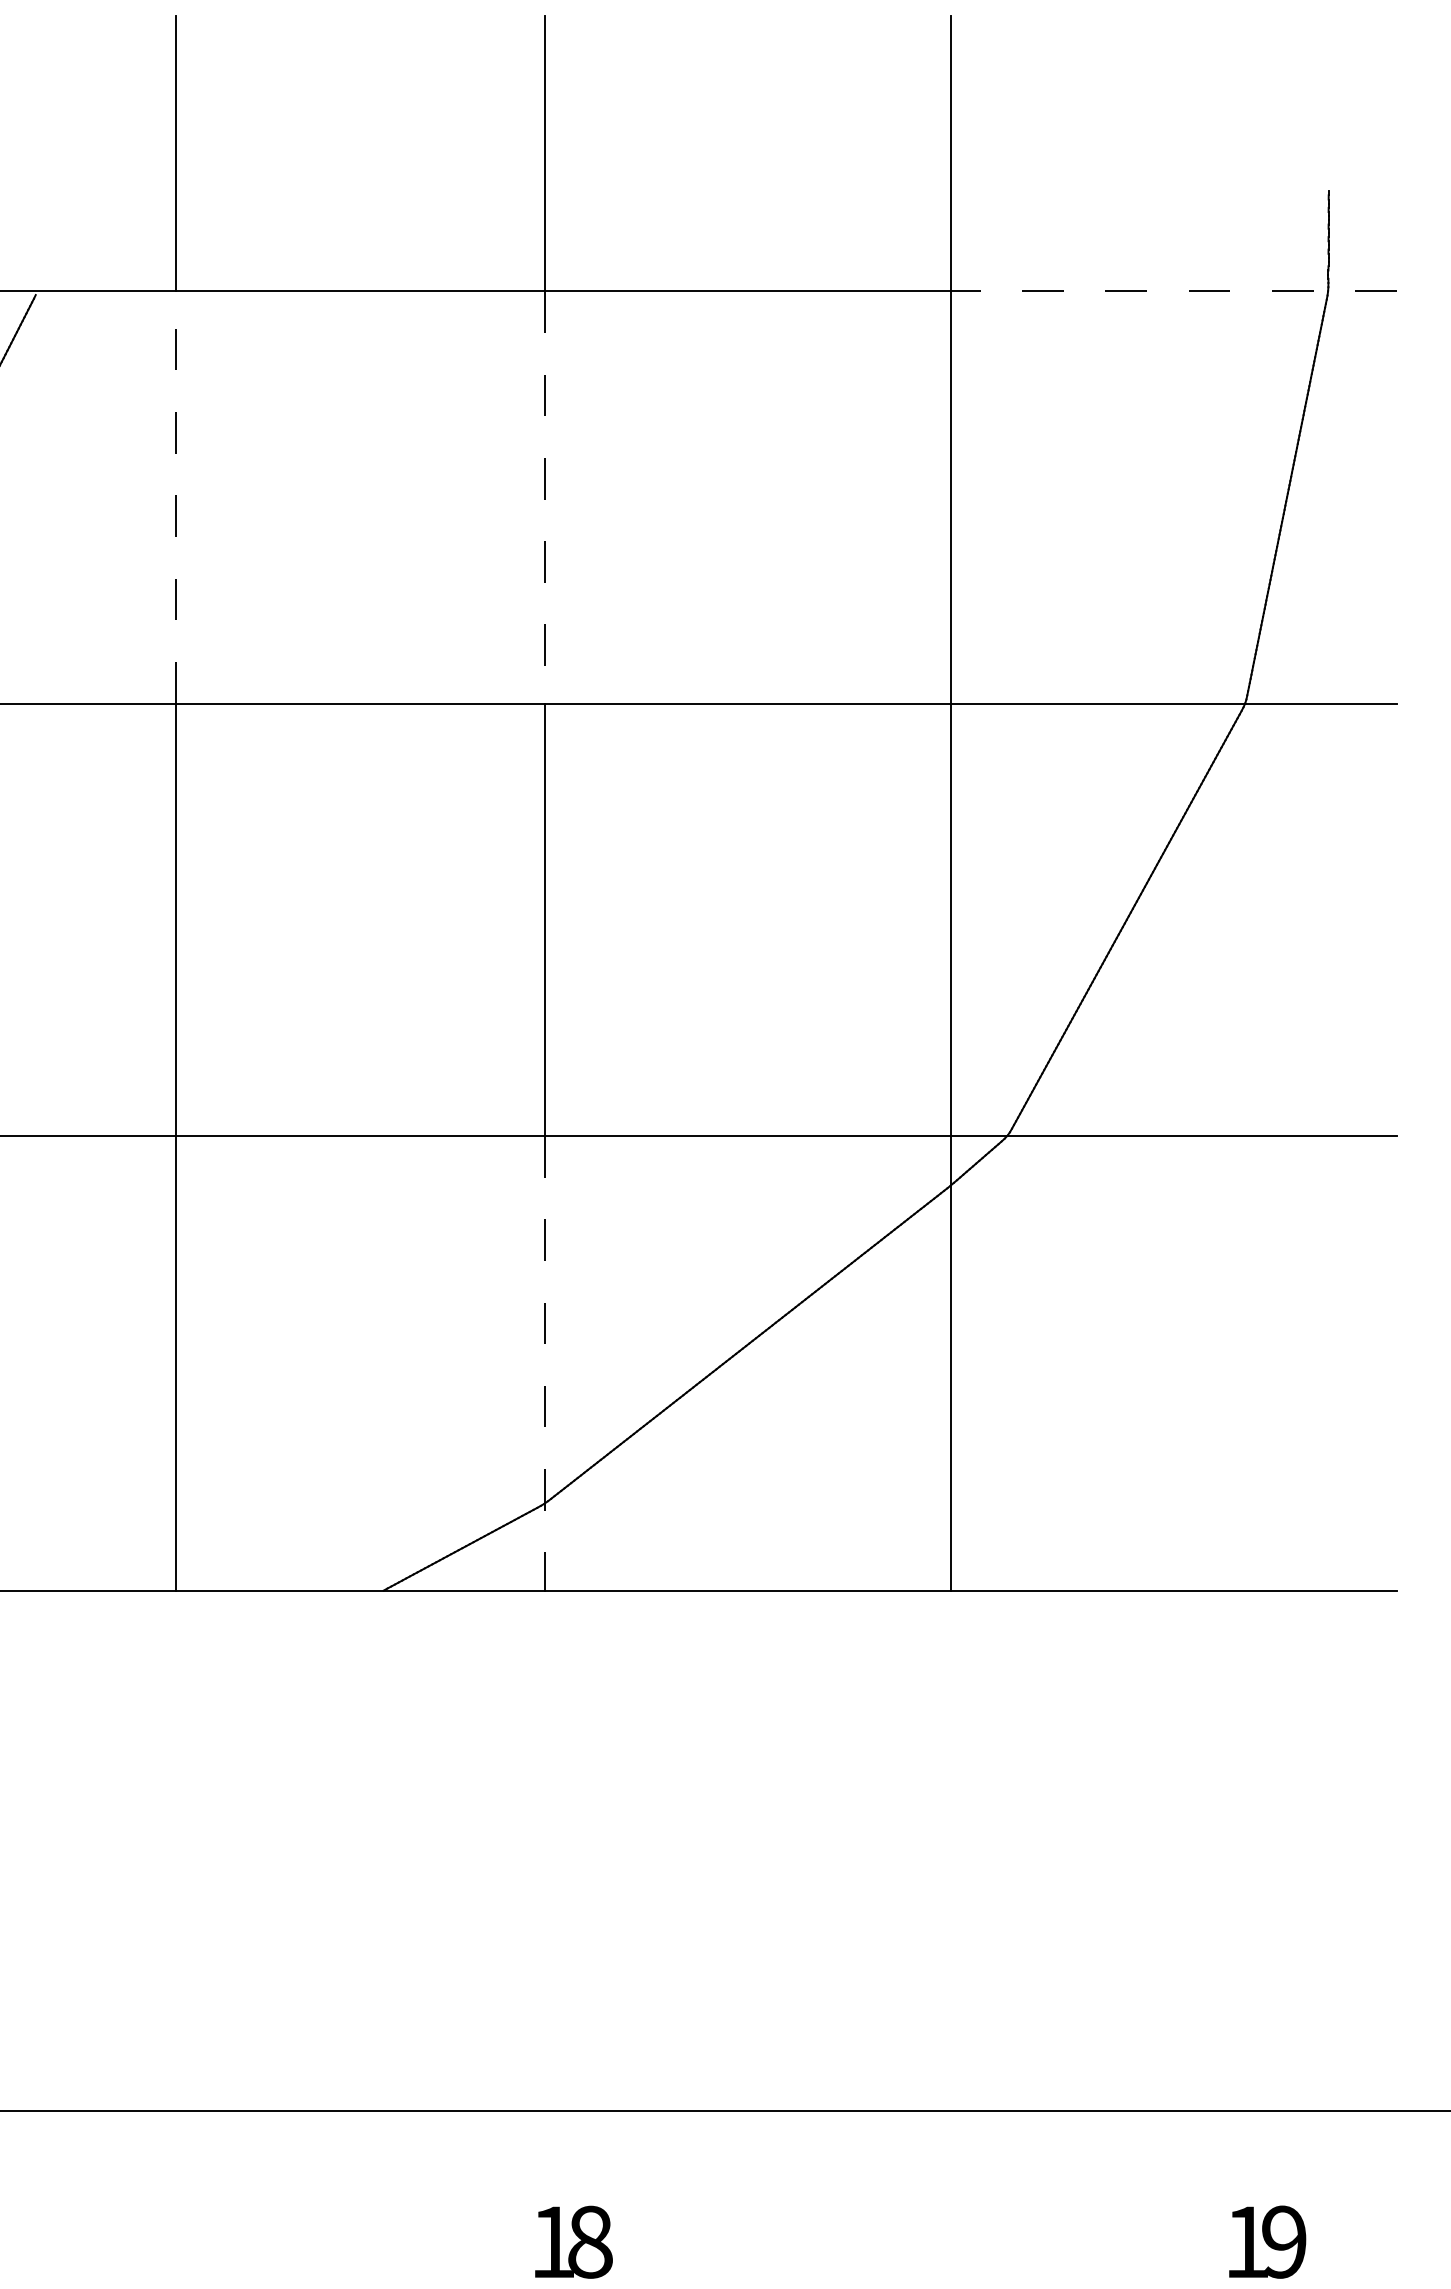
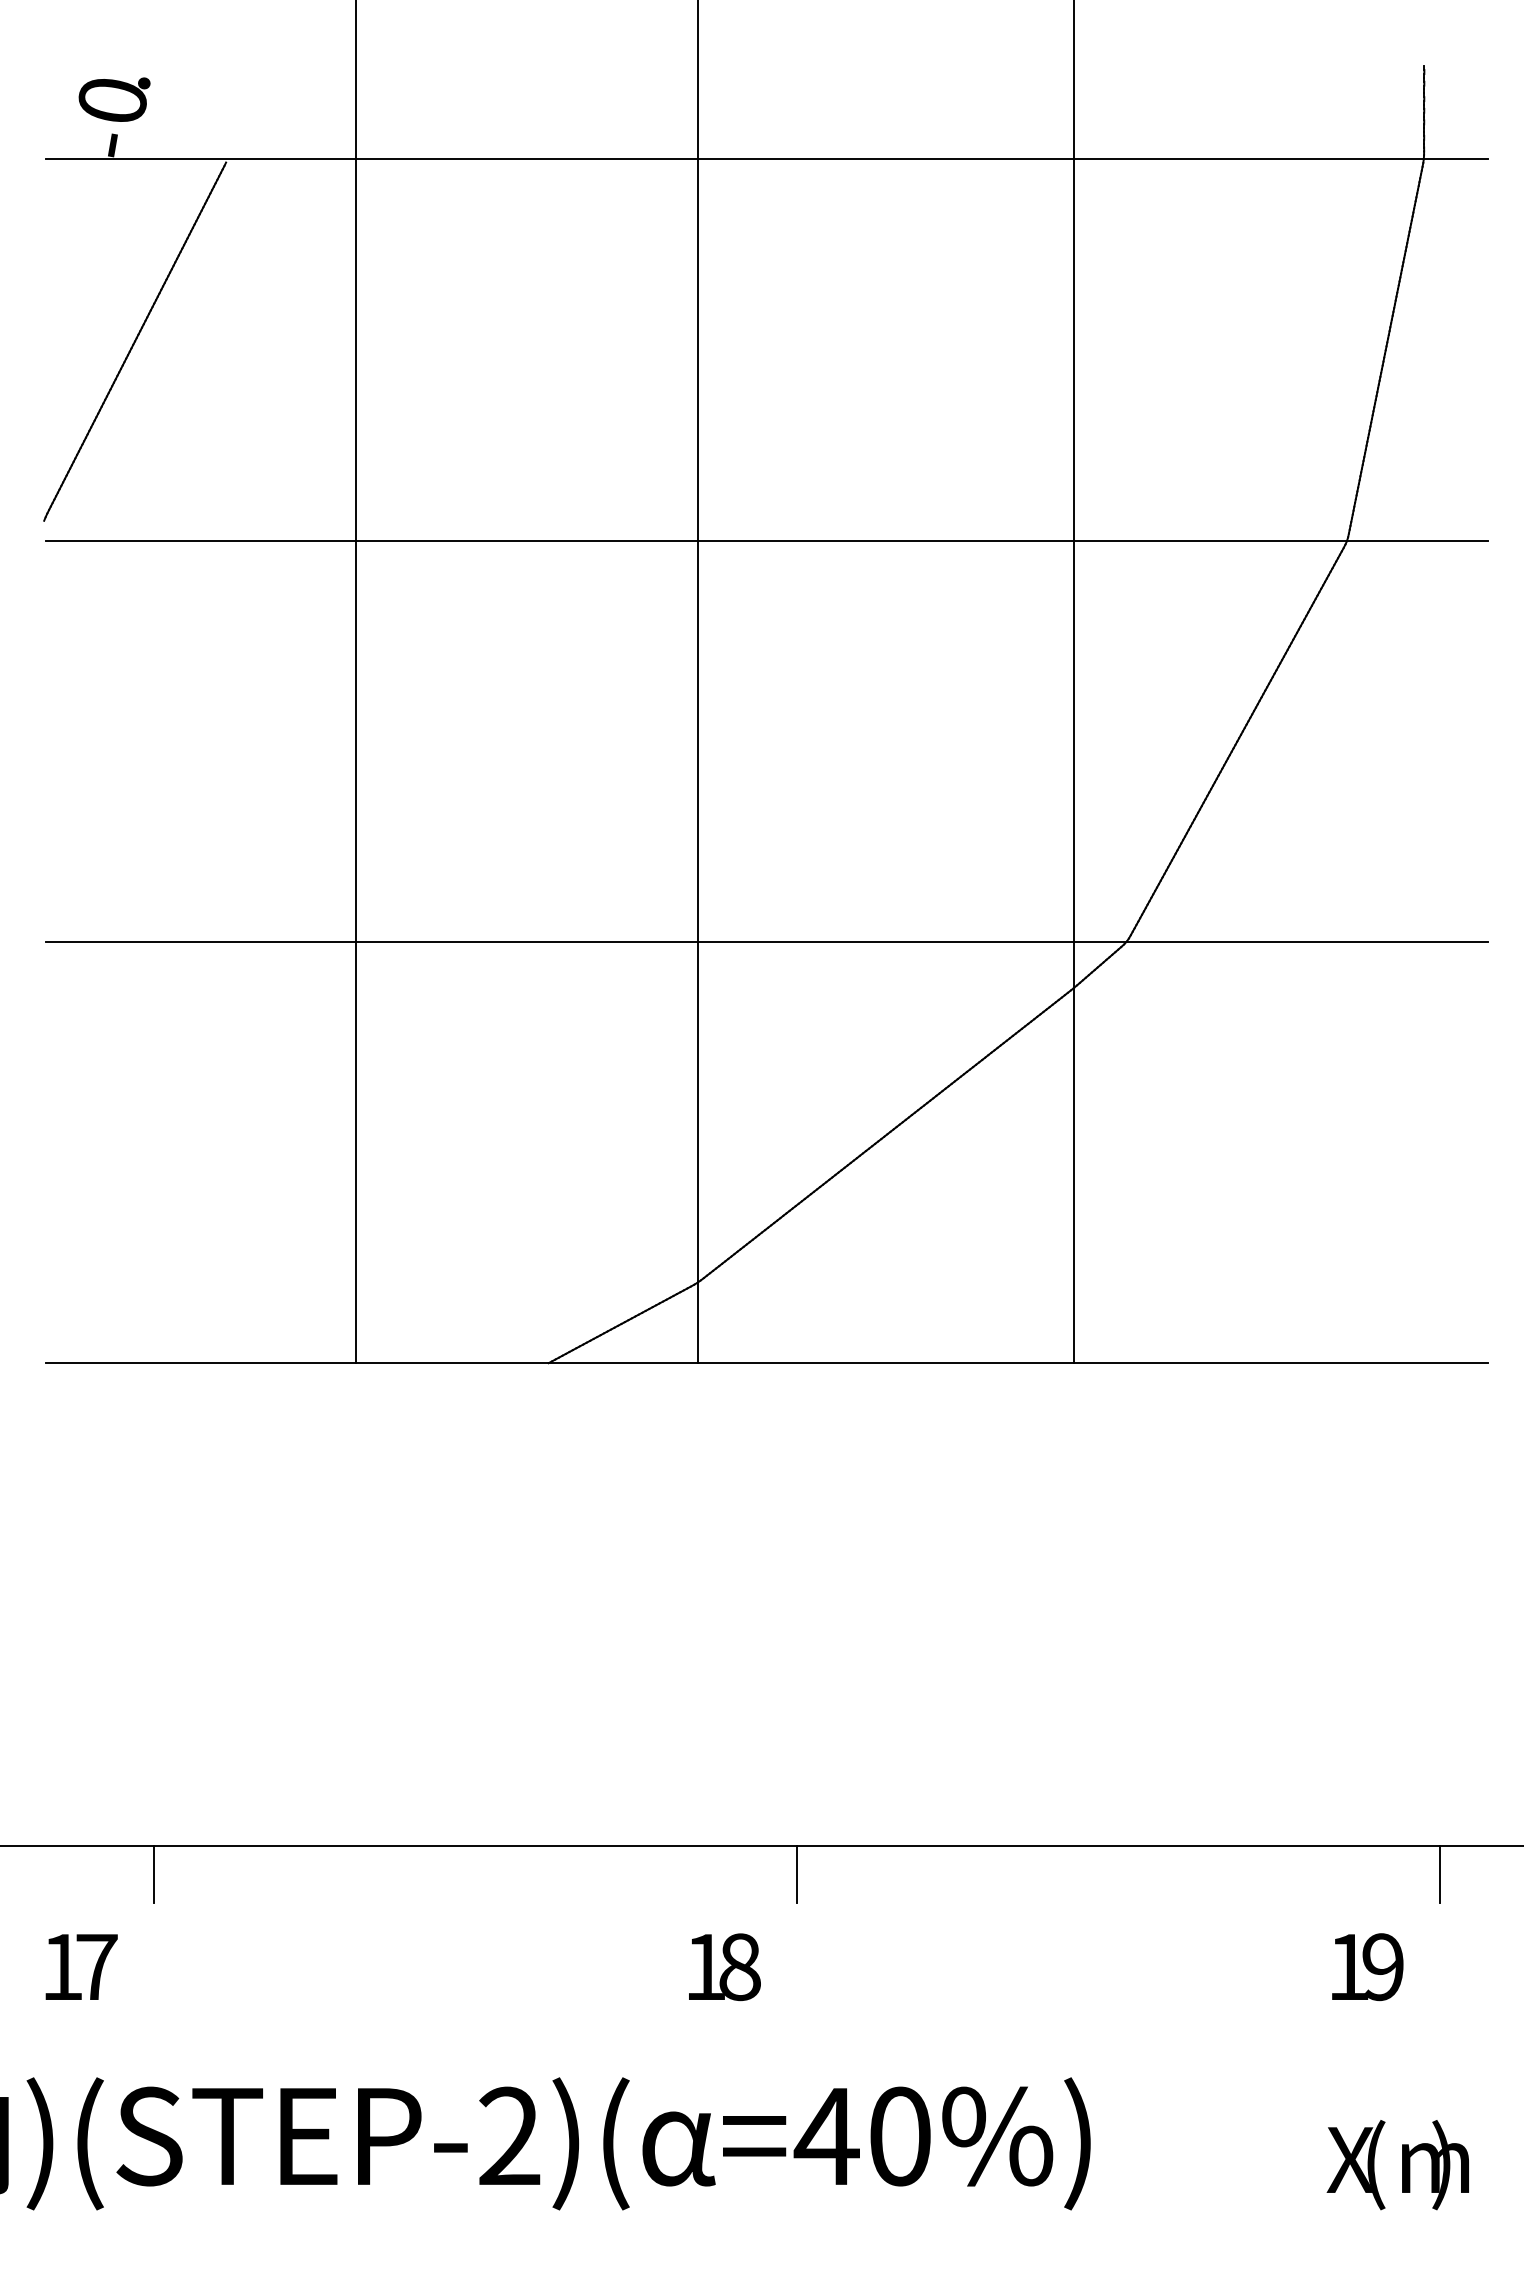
line: (1173, 291) -> (1280, 159), dashed -> solid
line: (176, 496) -> (356, 349), dashed -> solid
line: (544, 497) -> (697, 350), dashed -> solid
line: (544, 1363) -> (697, 1152), dashed -> solid
line: (651, 2142) -> (796, 1874), added
line: (1346, 2142) -> (1440, 1874), added

